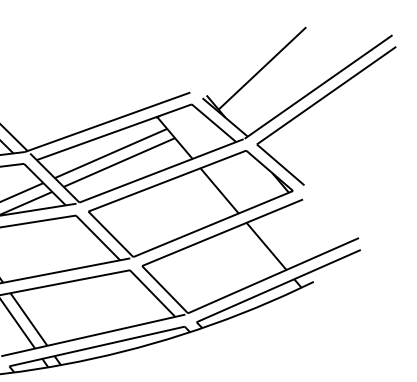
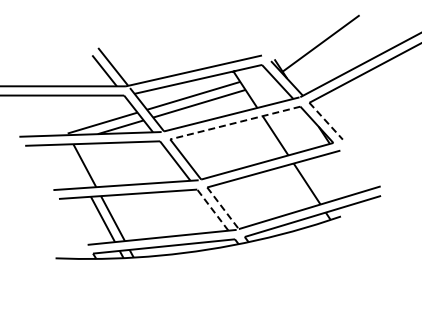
line: (281, 165) -> (326, 121), solid -> dashed
line: (166, 181) -> (234, 123), solid -> dashed
line: (165, 289) -> (223, 208), solid -> dashed
line: (152, 294) -> (212, 210), solid -> dashed

